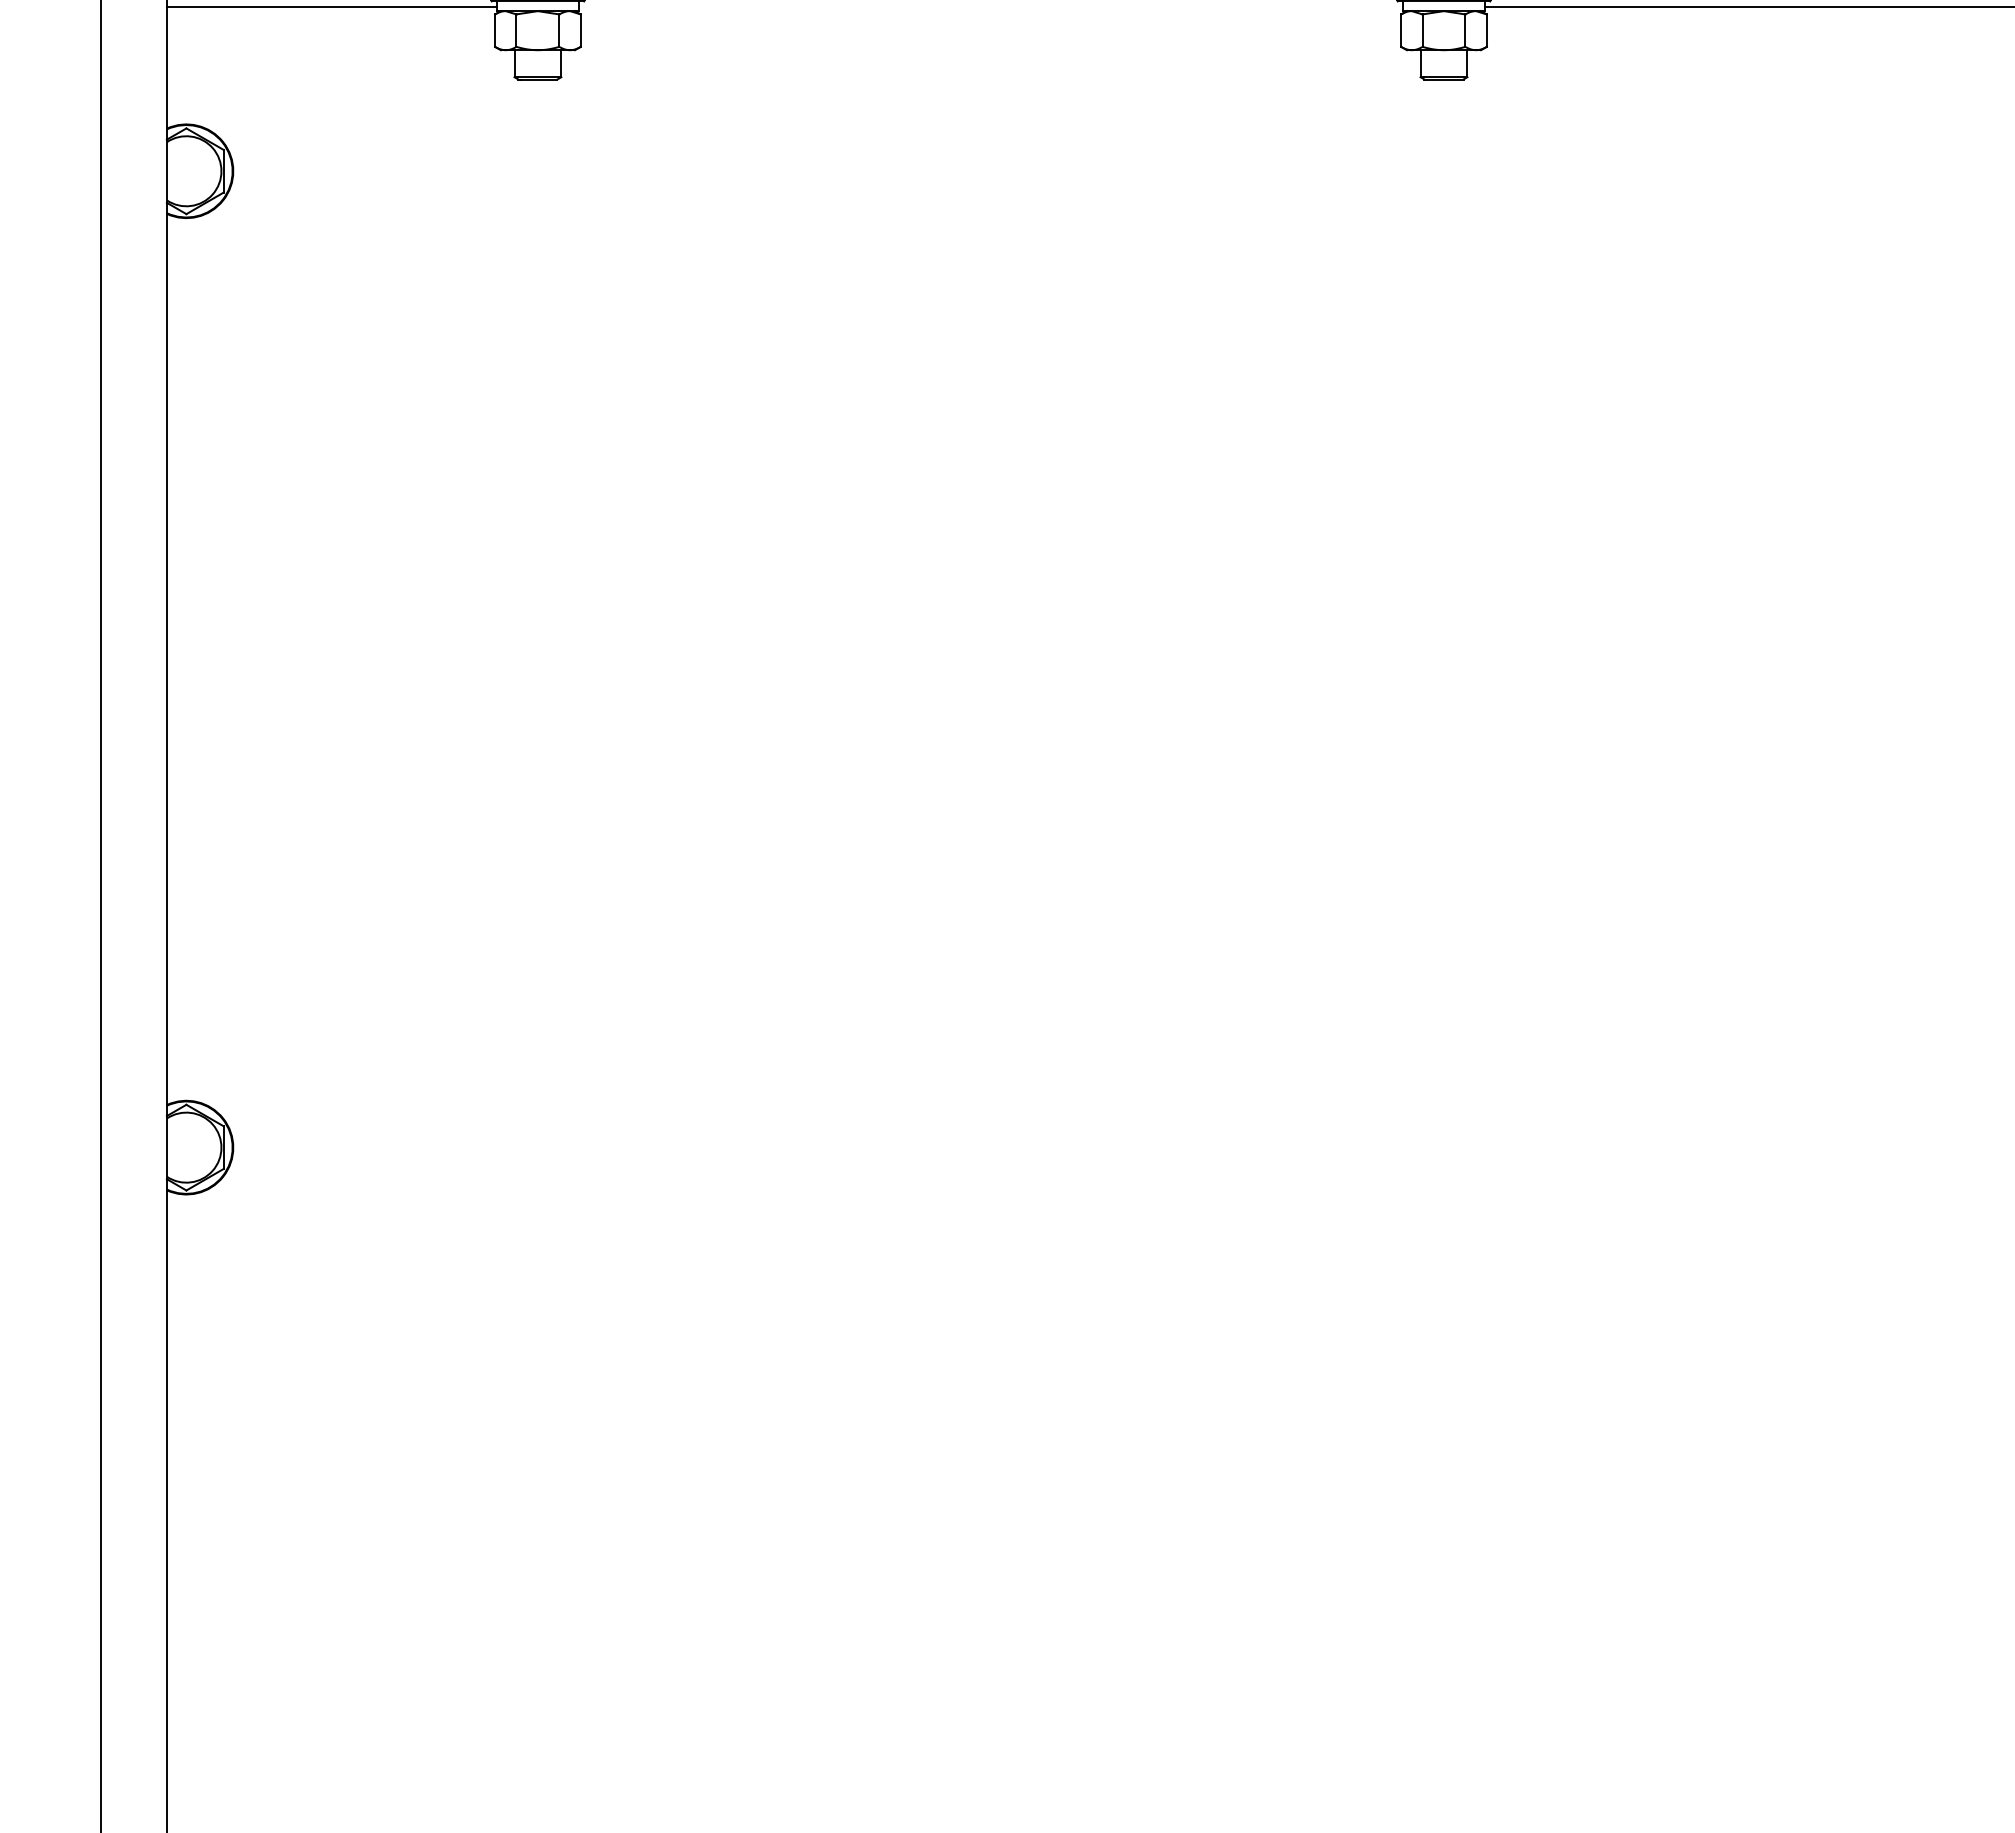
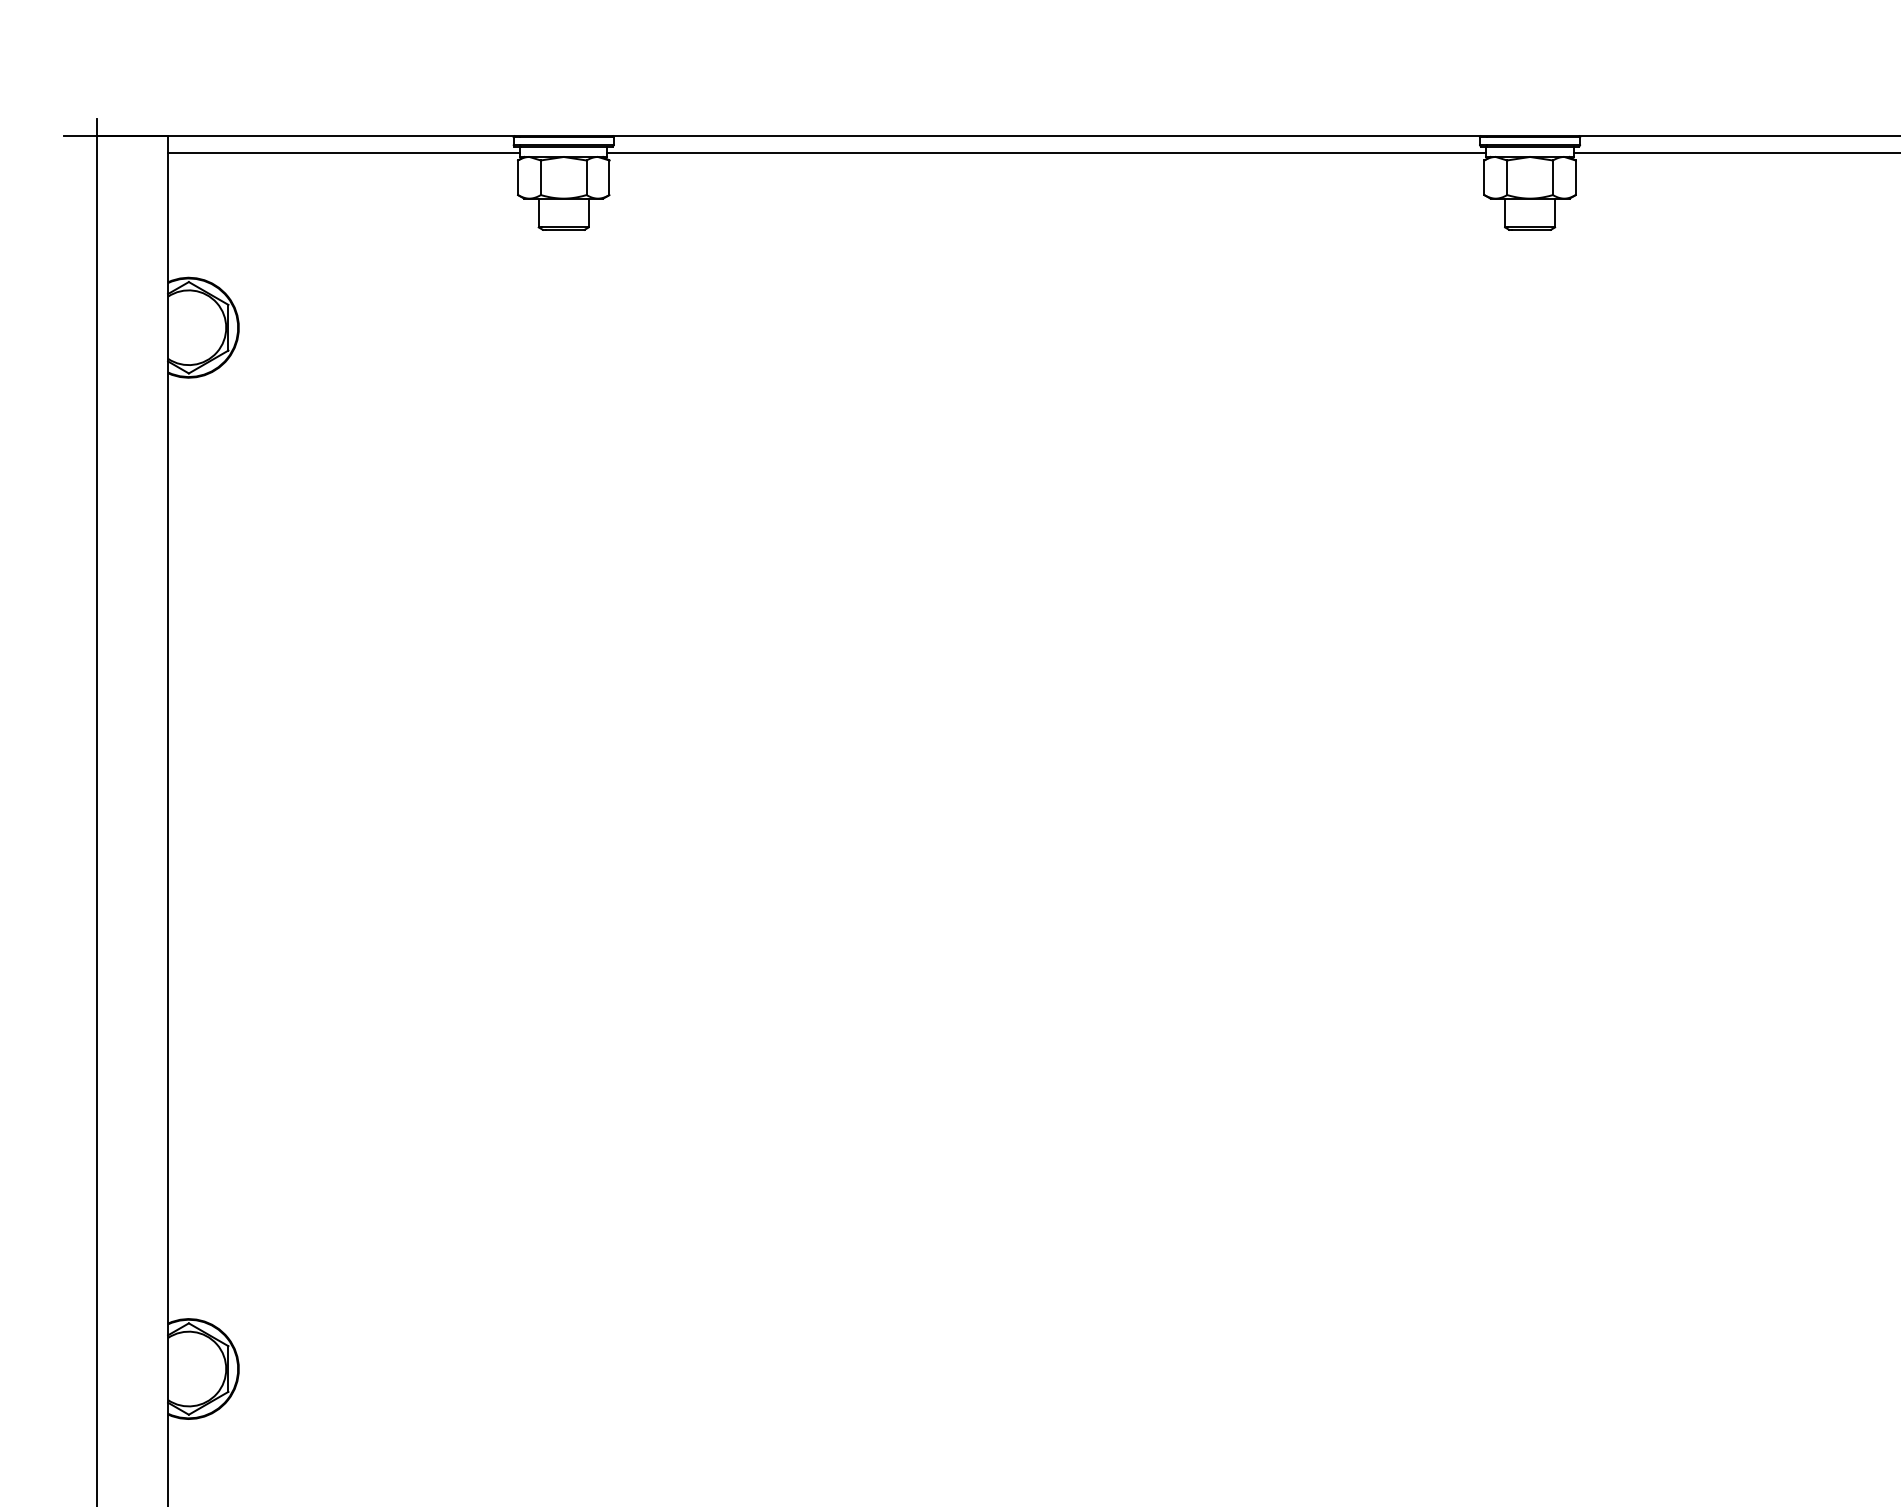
line: (990, 7) -> (1046, 153), added

